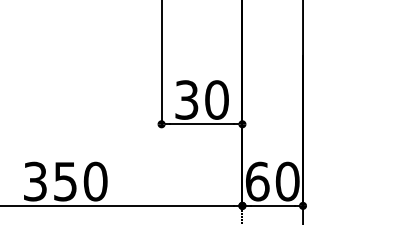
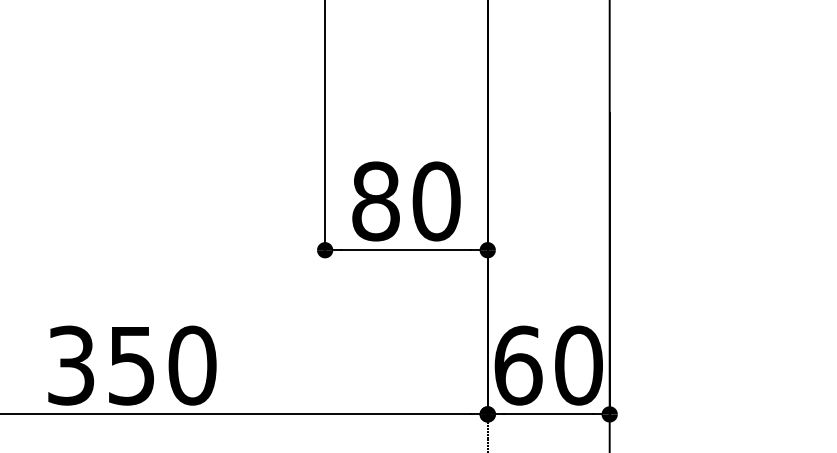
text: (186, 99) -> (375, 200), 30 -> 80

